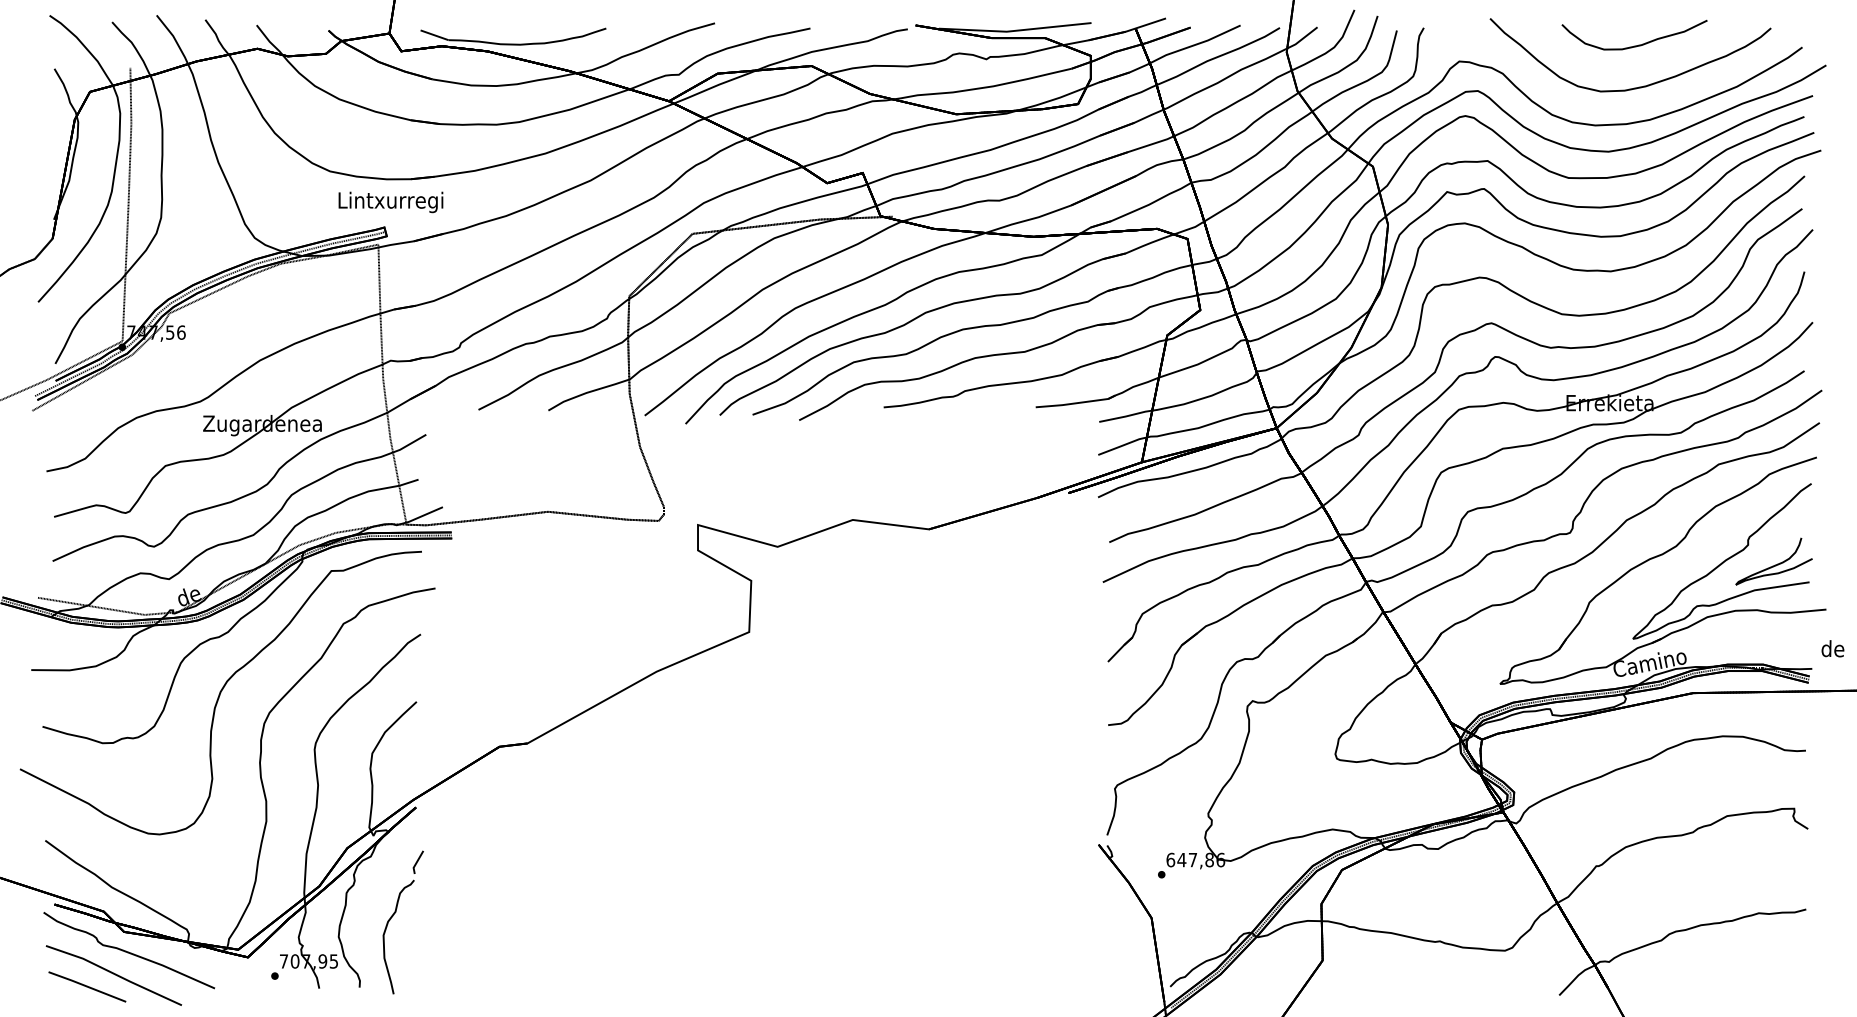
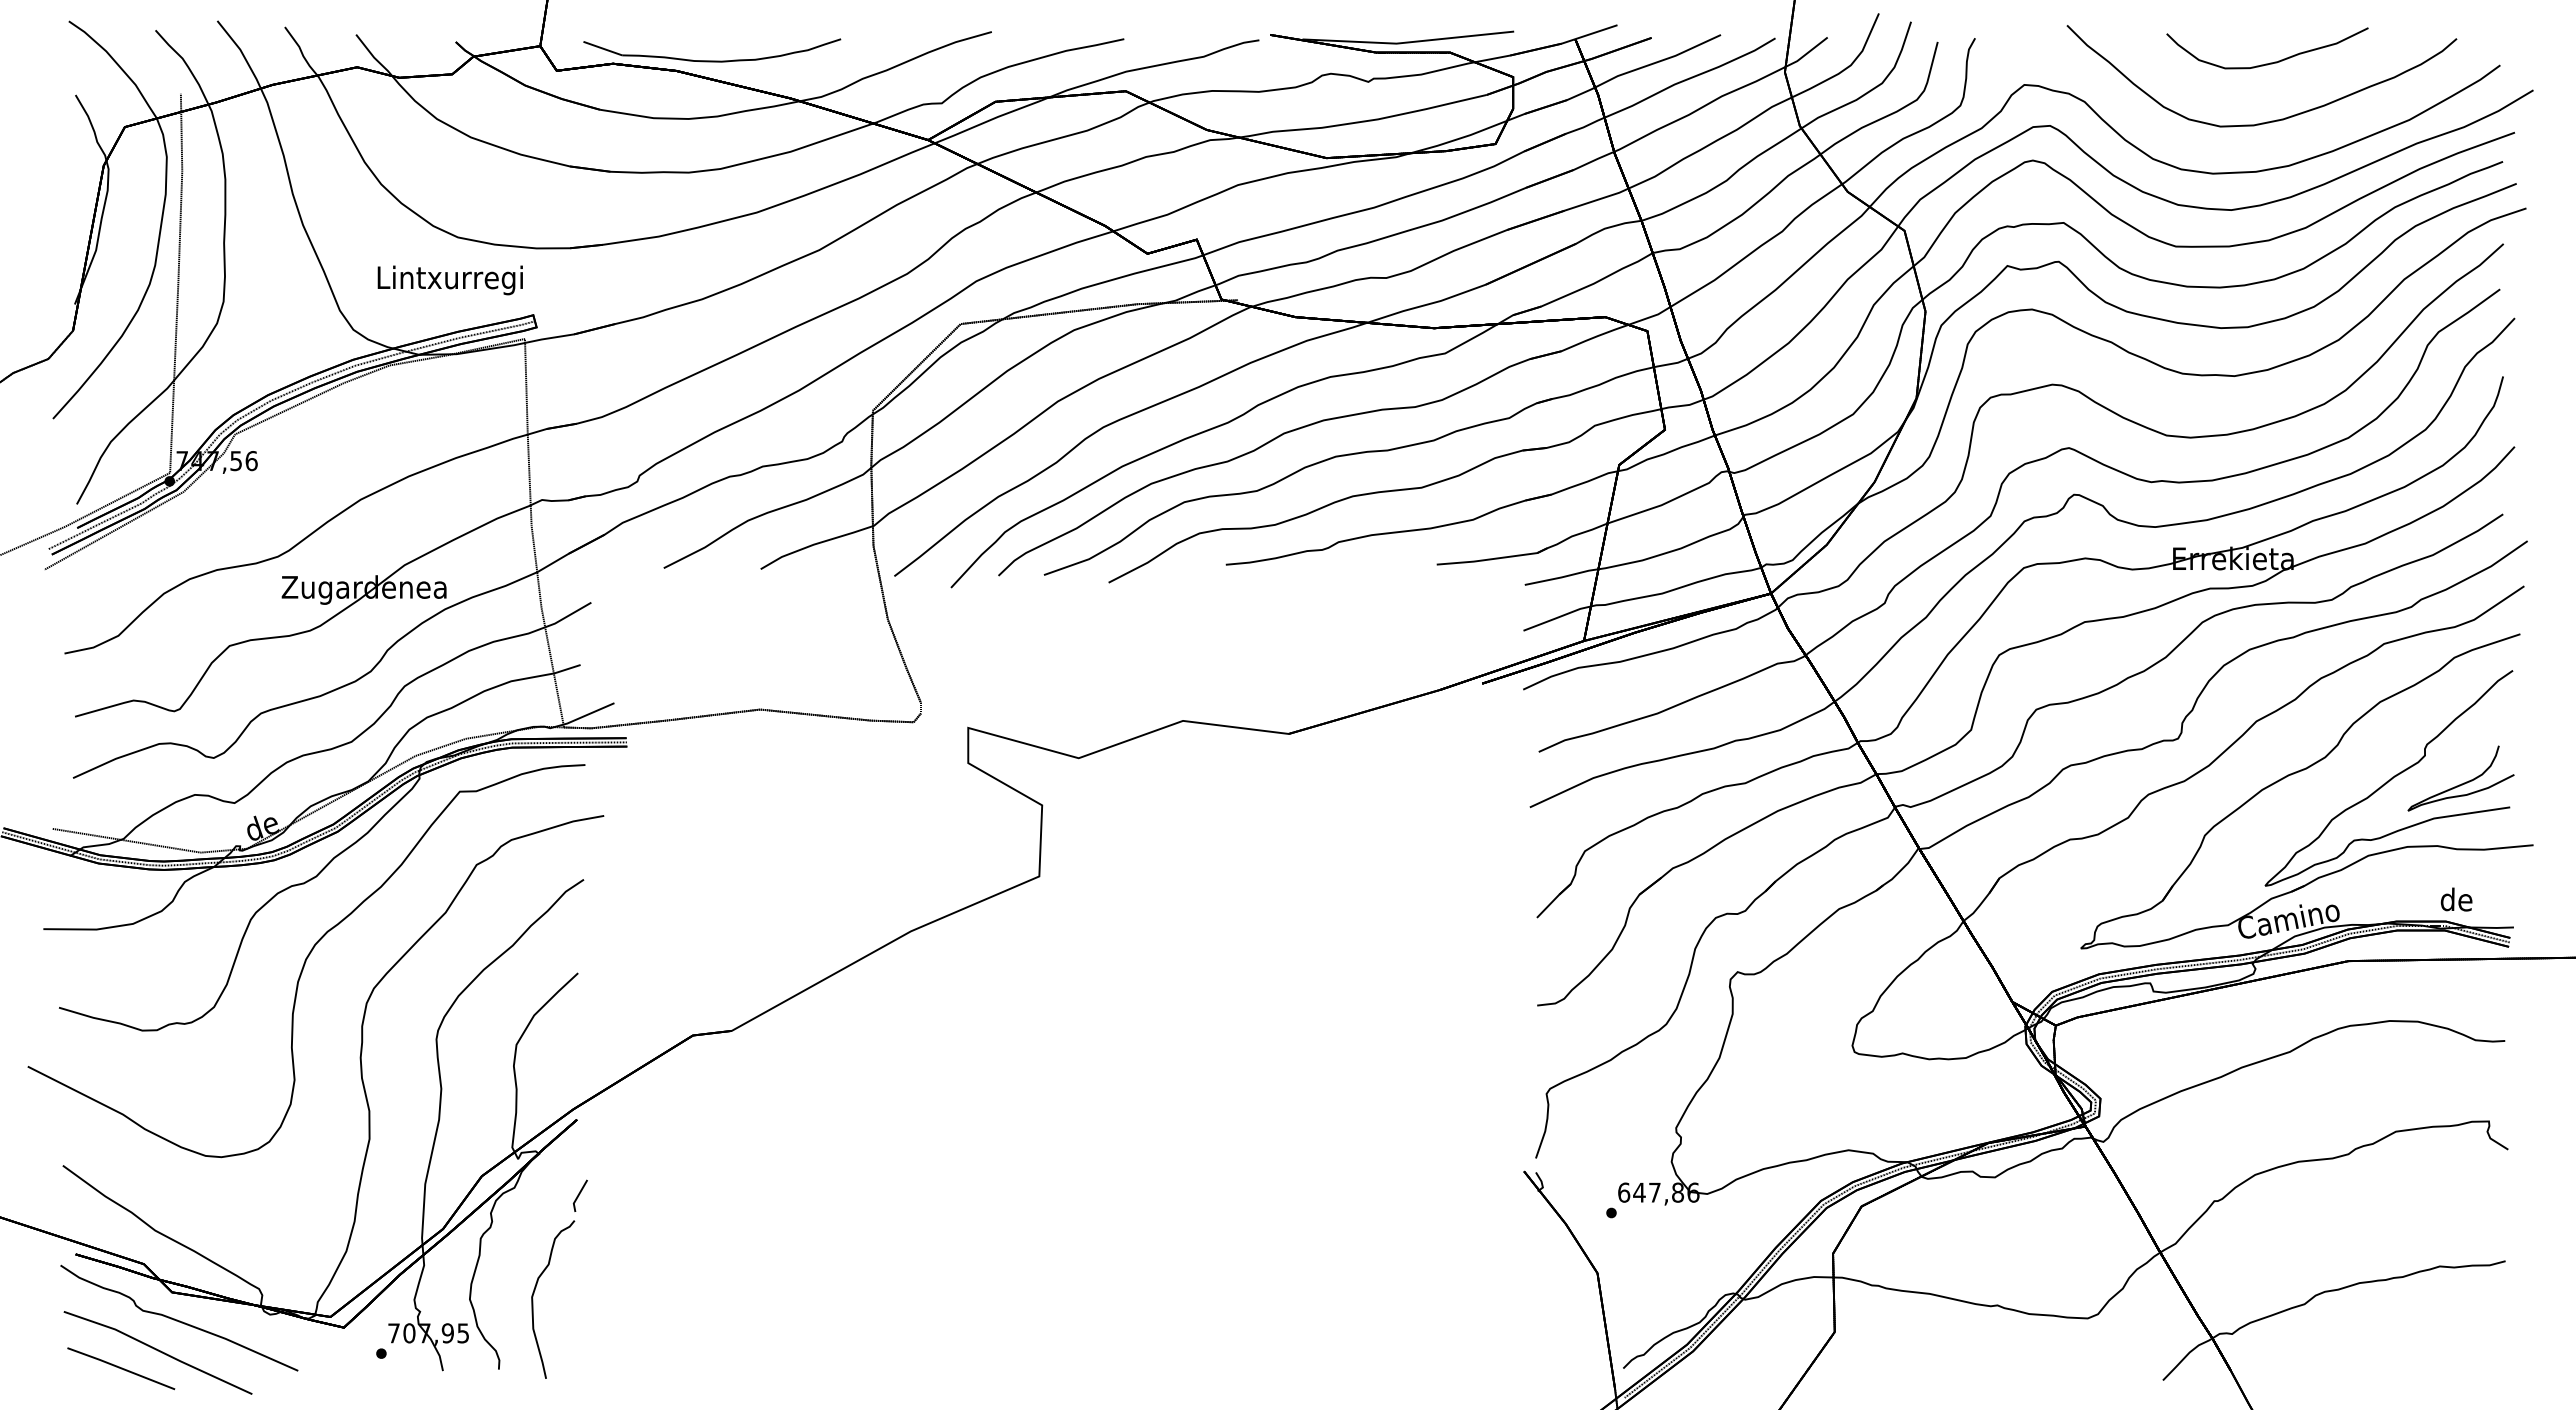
text: (390, 202) -> (449, 280), moved
text: (1832, 648) -> (2456, 899), moved

